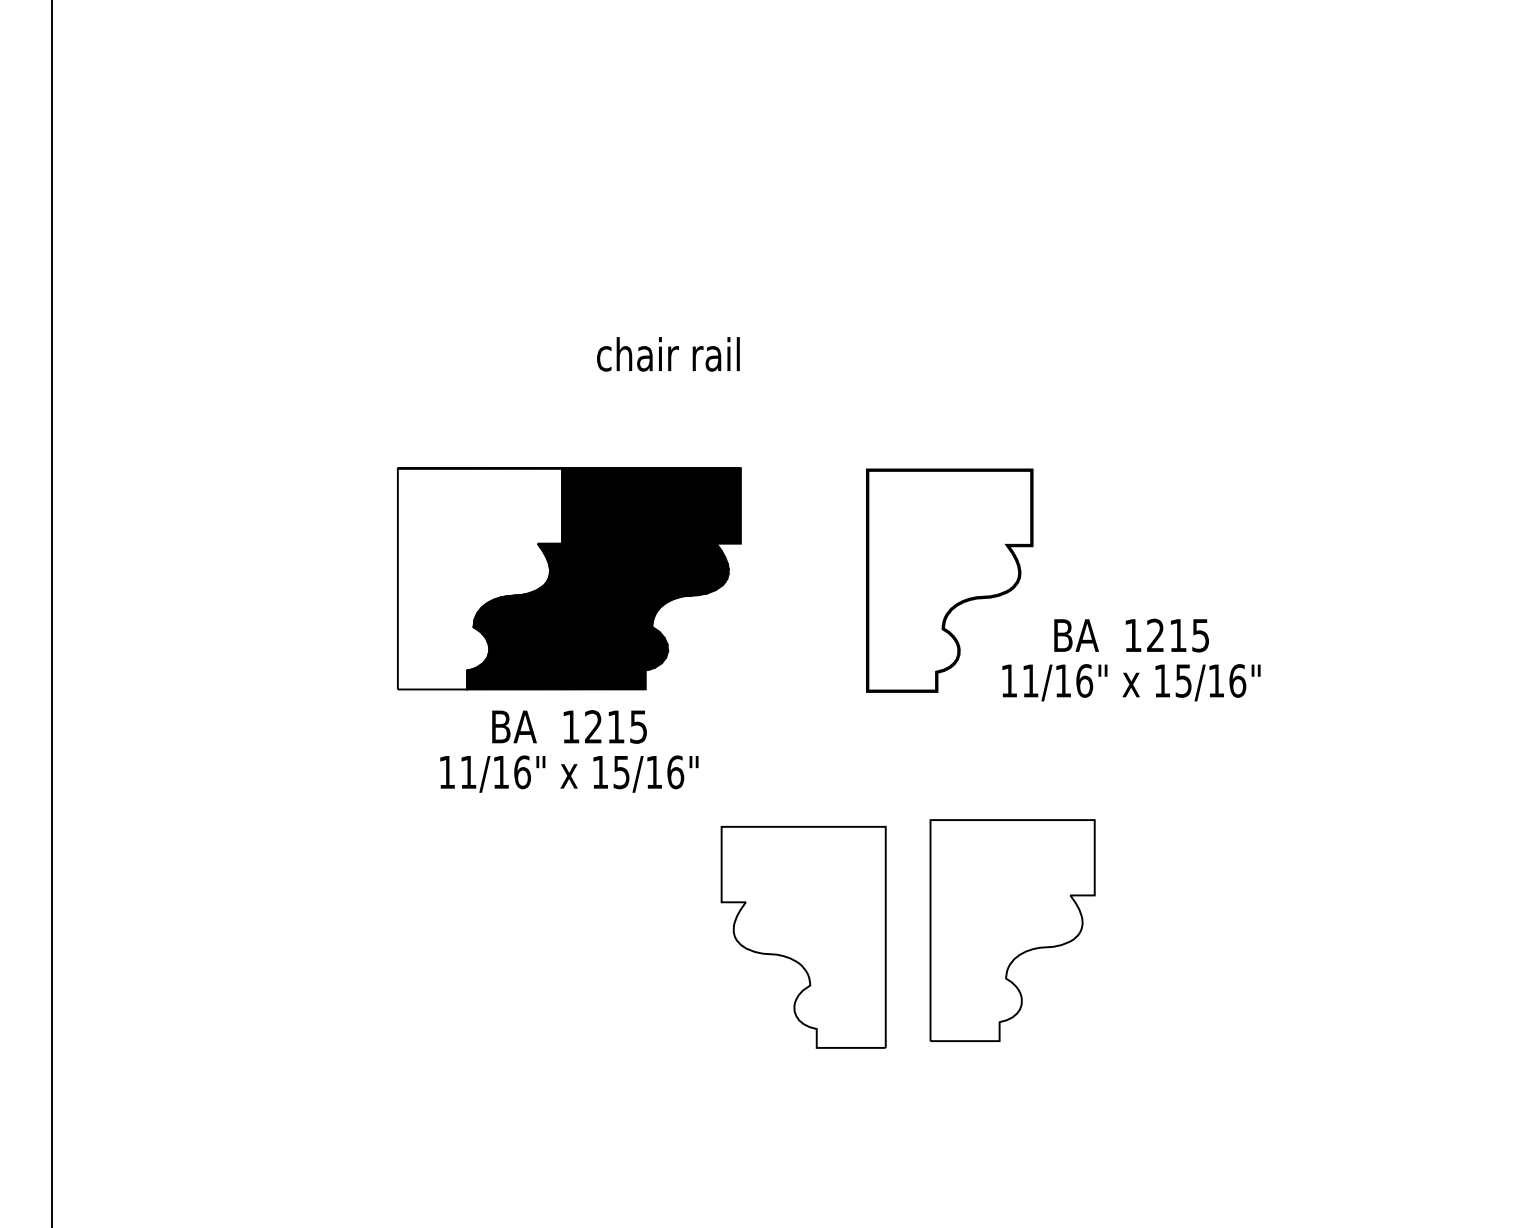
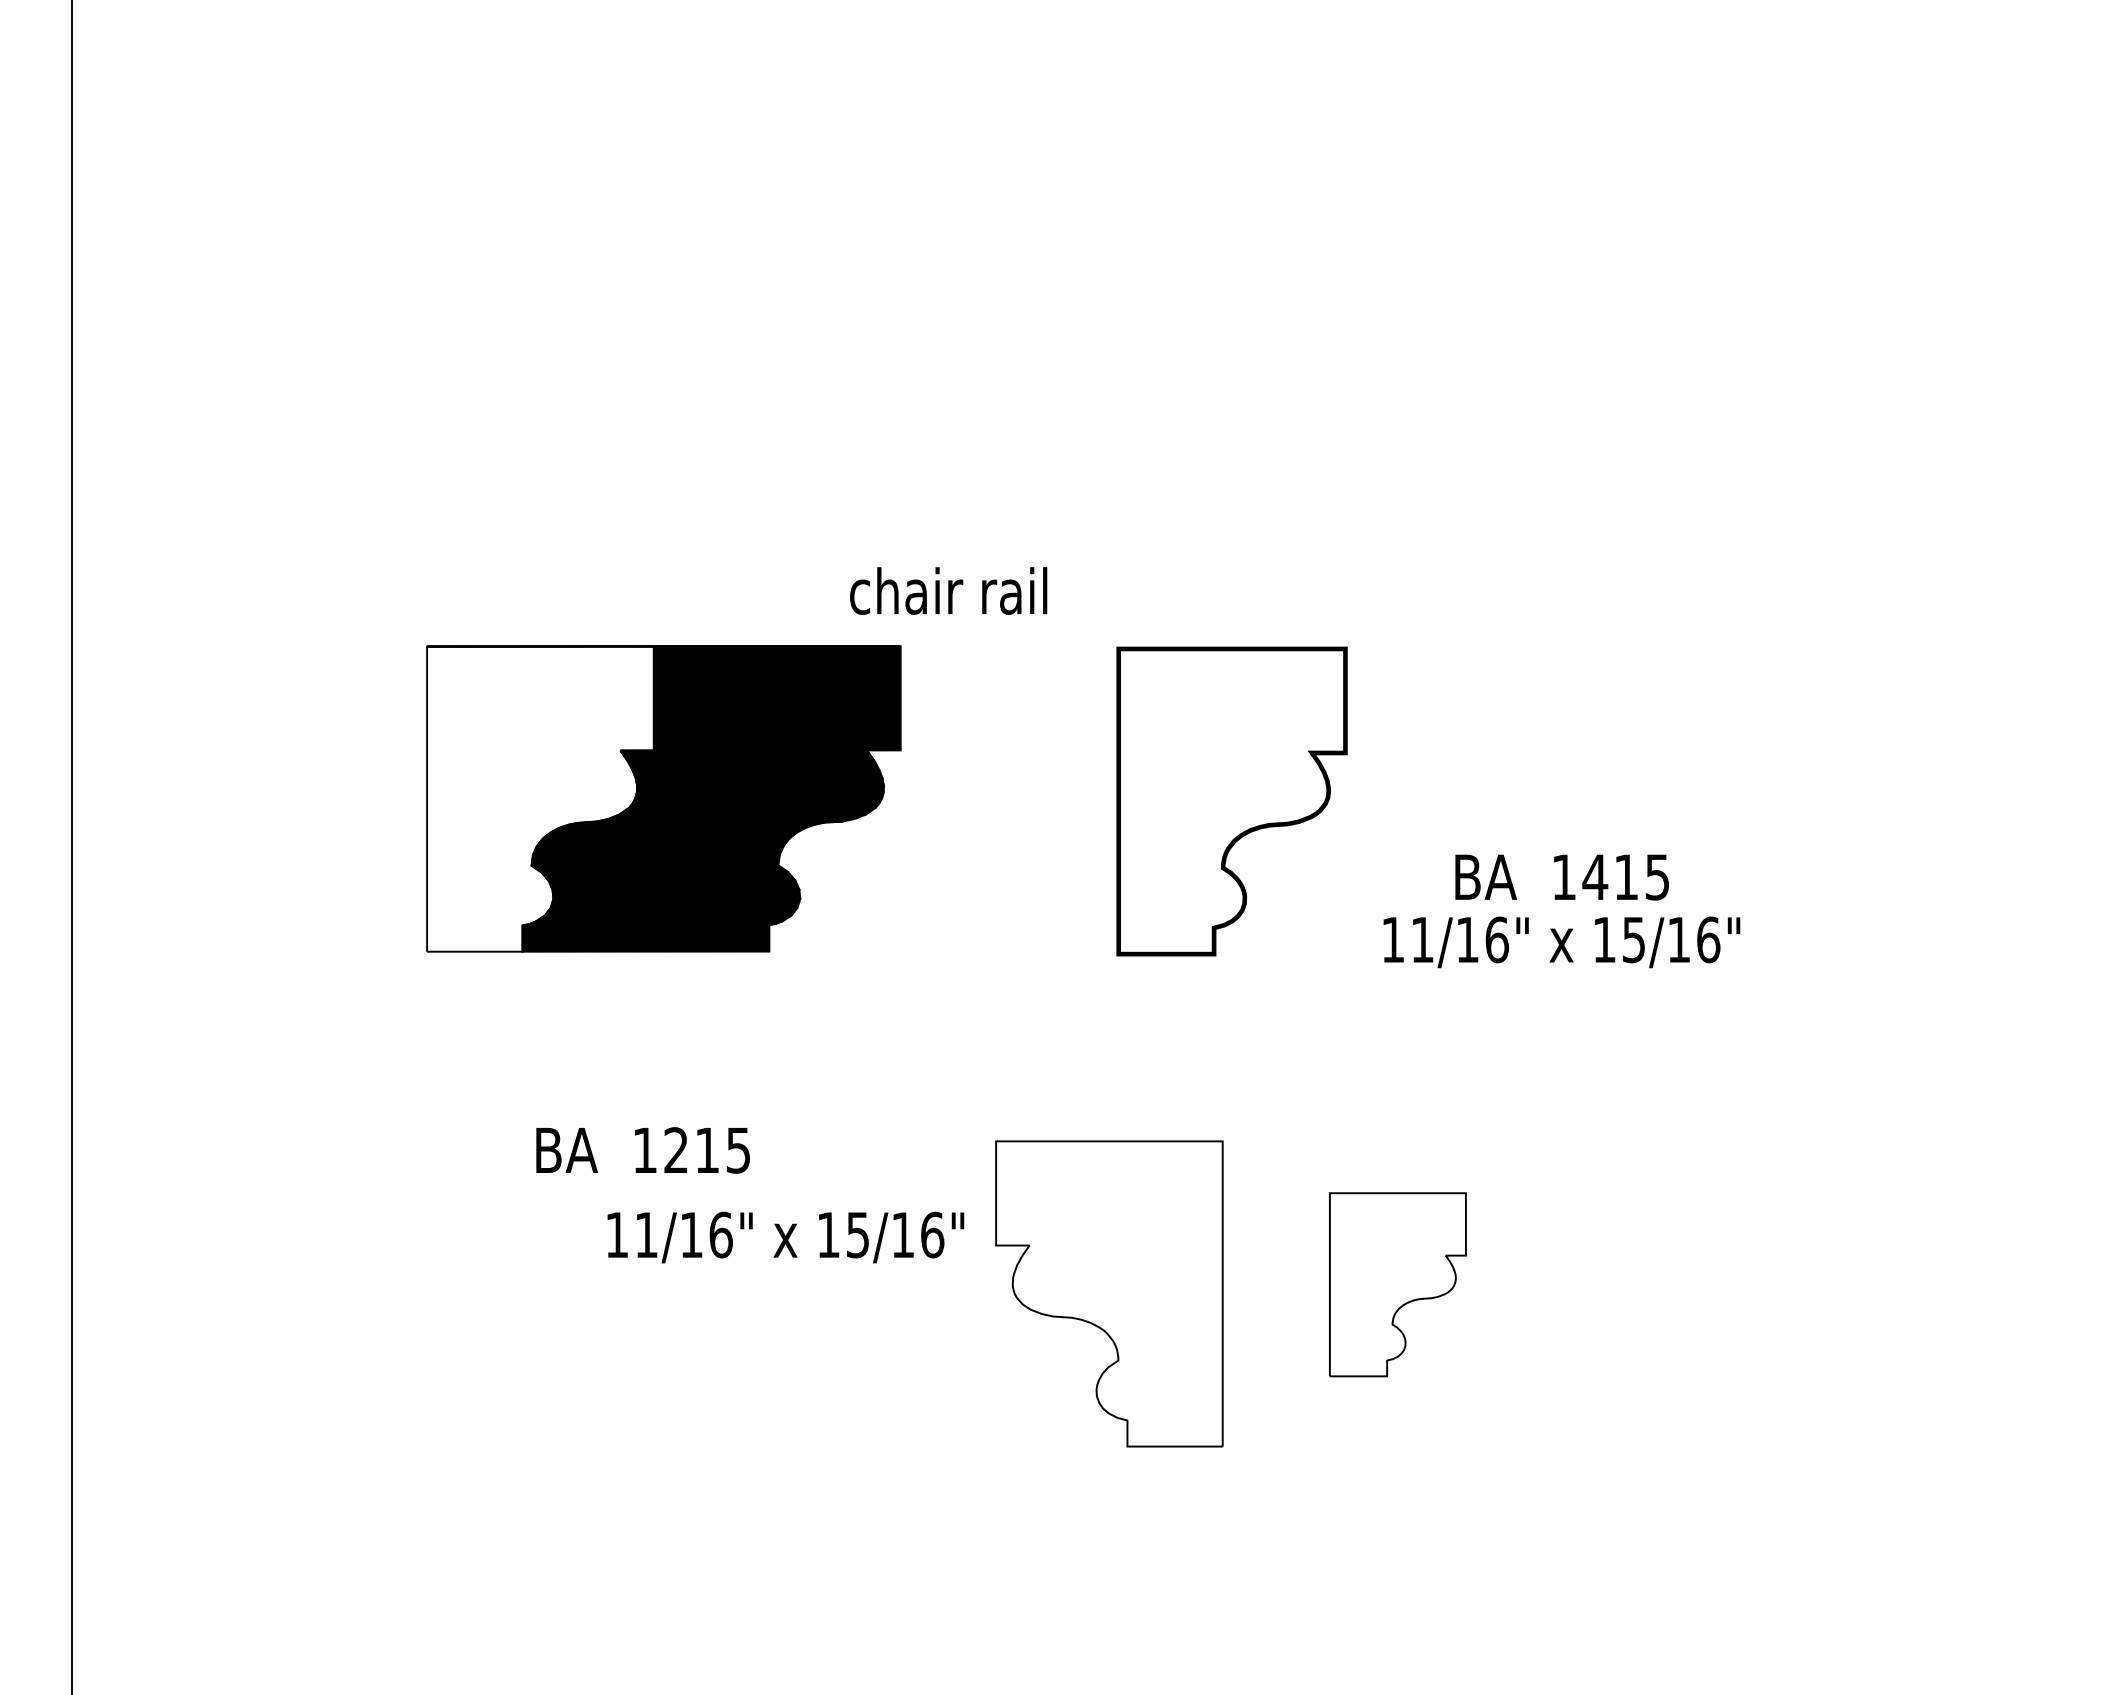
text: (668, 353) -> (948, 590), moved
part: (569, 578) -> (663, 798), moved
part: (949, 580) -> (1231, 801), moved
text: (1155, 635) -> (1595, 876), 1215 -> 1415
text: (569, 726) -> (642, 1150), moved
text: (569, 774) -> (785, 1237), moved
part: (1012, 930) -> (1397, 1284), size x0.6

